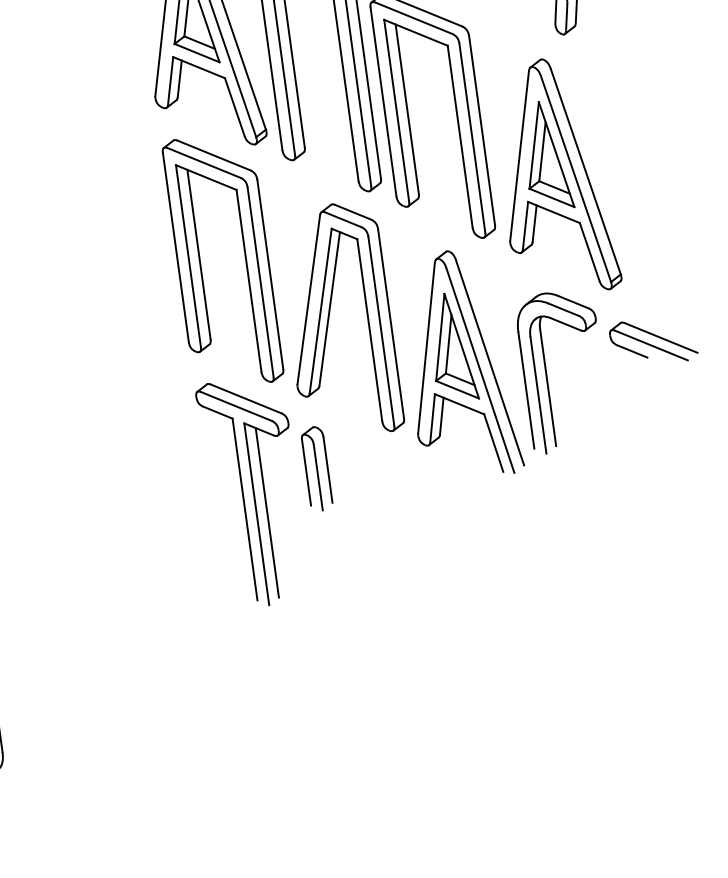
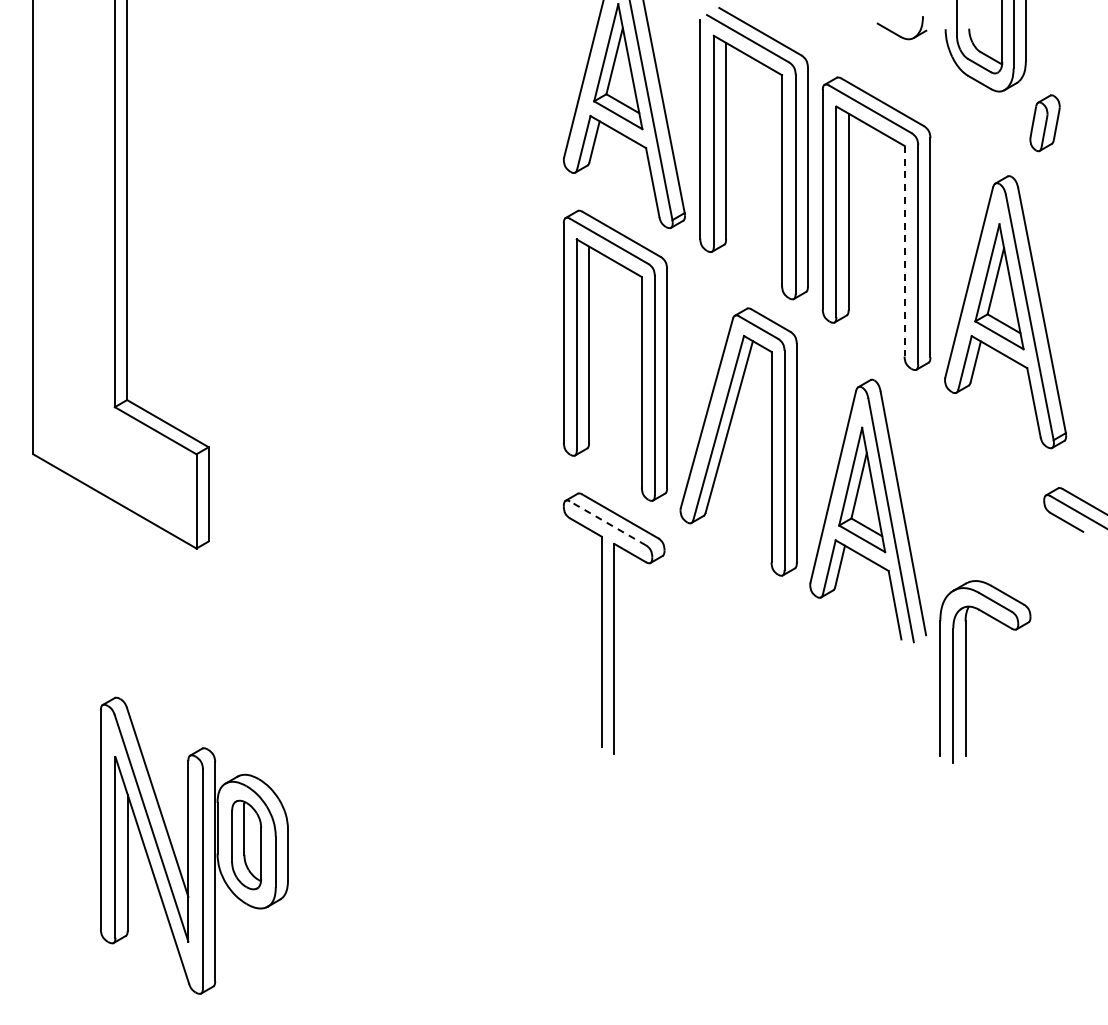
line: (460, 136) -> (904, 251), solid -> dashed
part: (546, 372) -> (966, 671), moved
line: (236, 406) -> (608, 523), solid -> dashed
part: (316, 468) -> (689, 606), removed
line: (267, 512) -> (626, 648), removed

